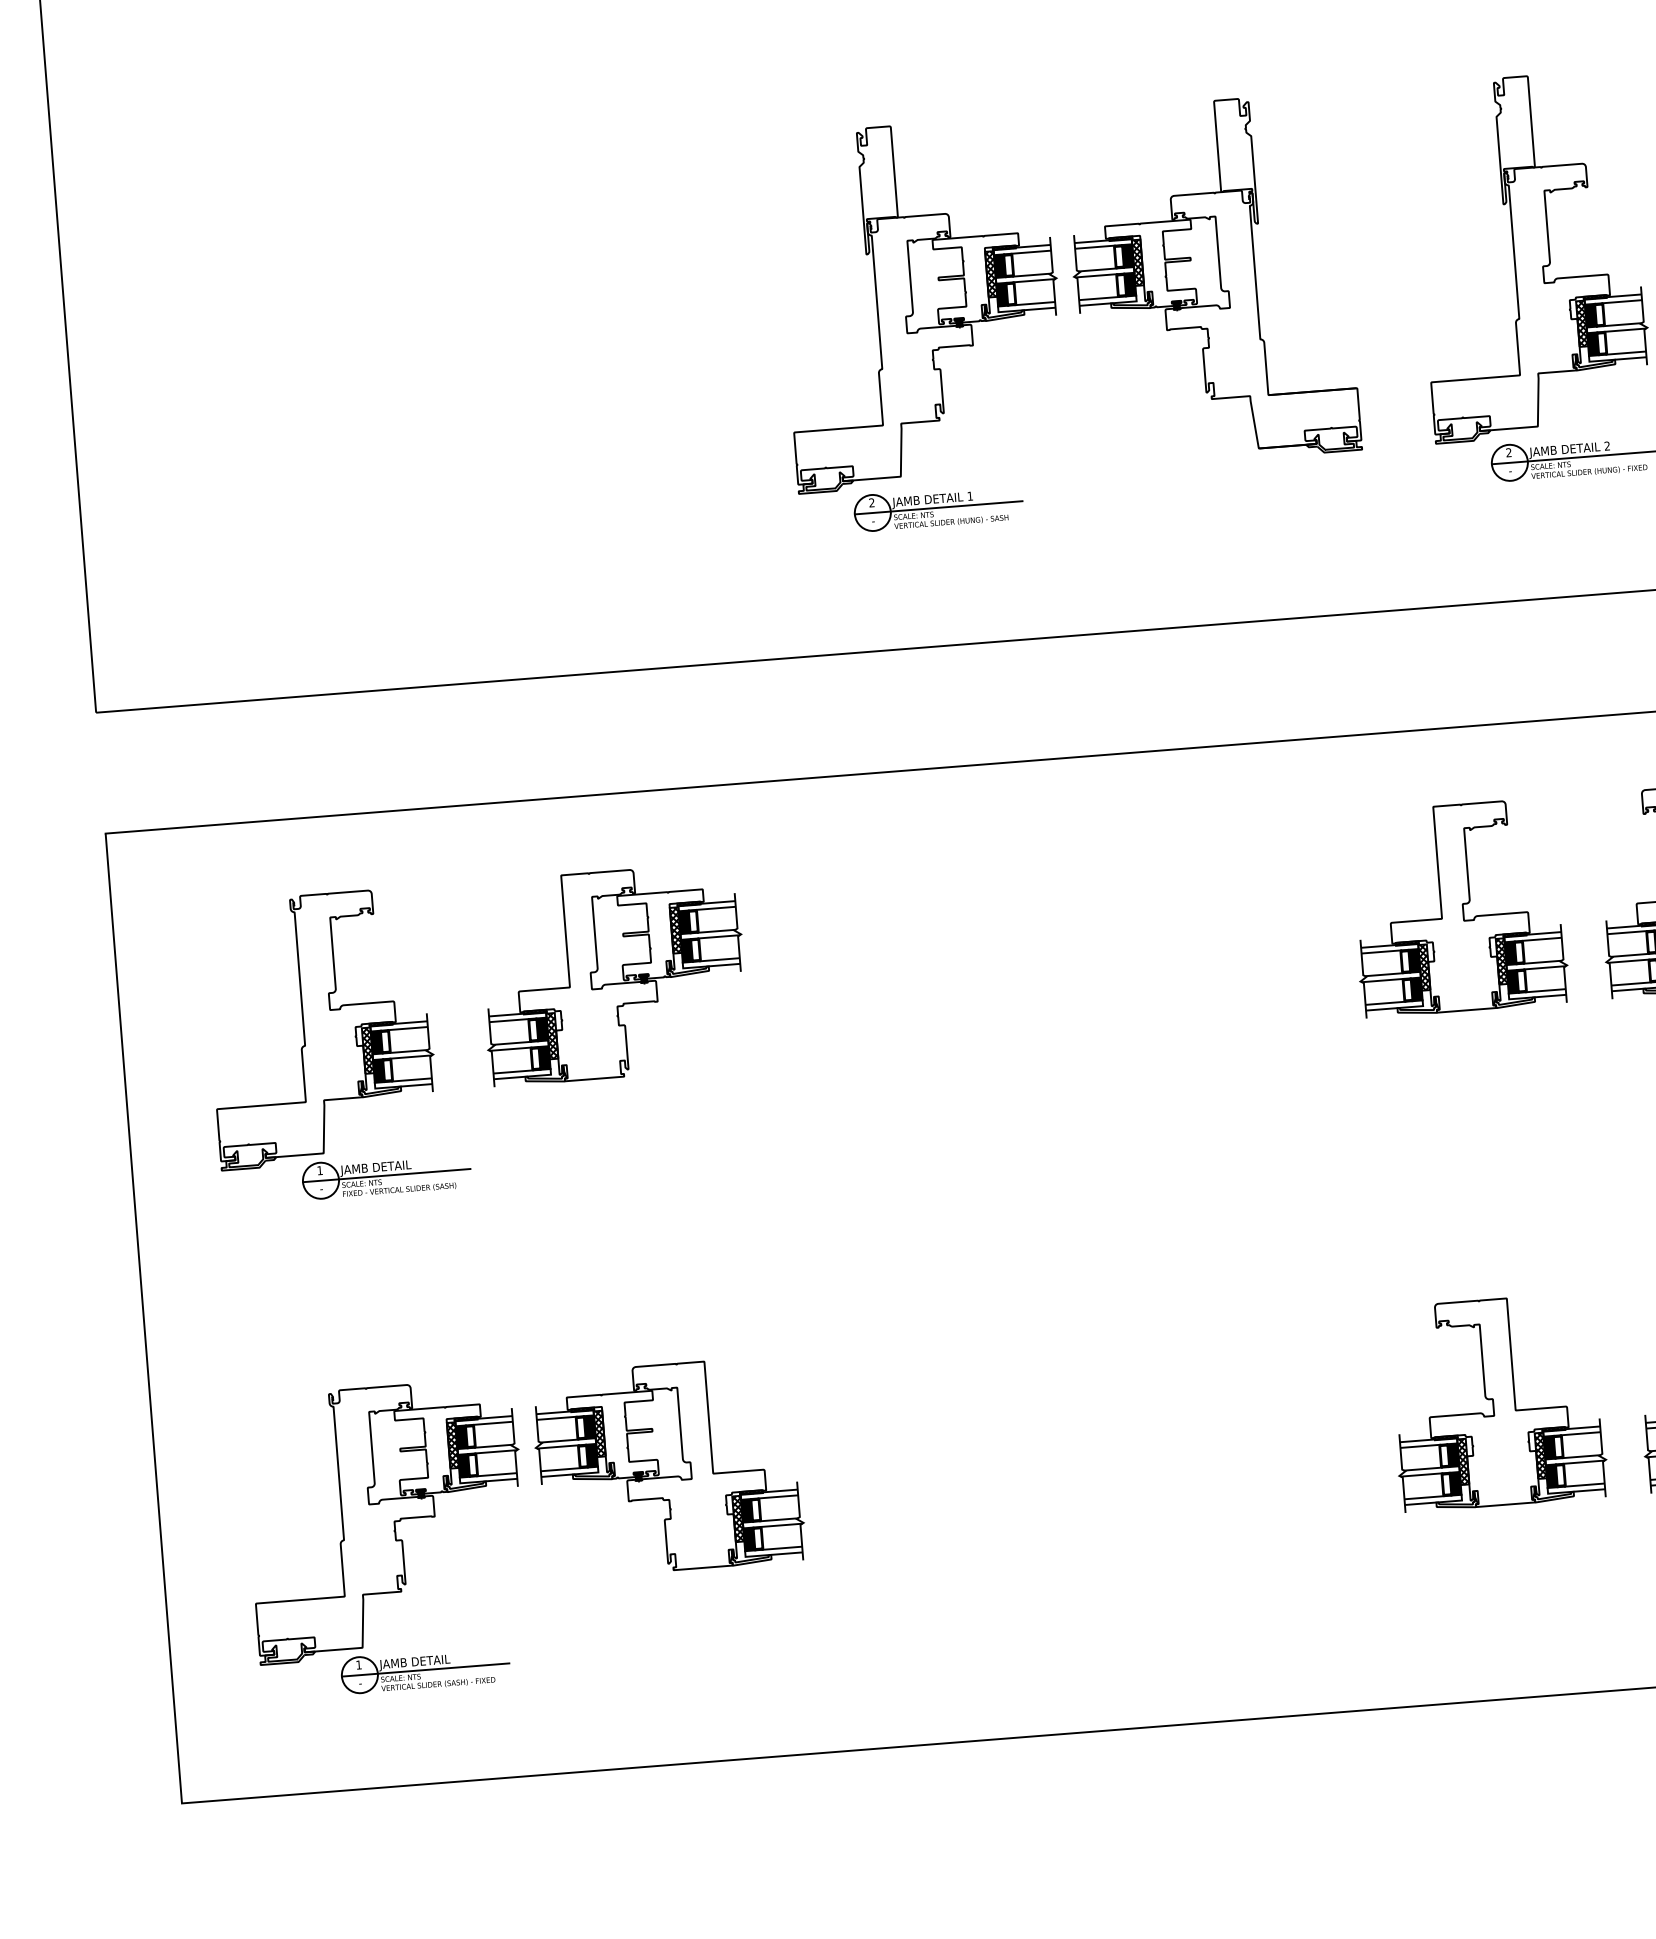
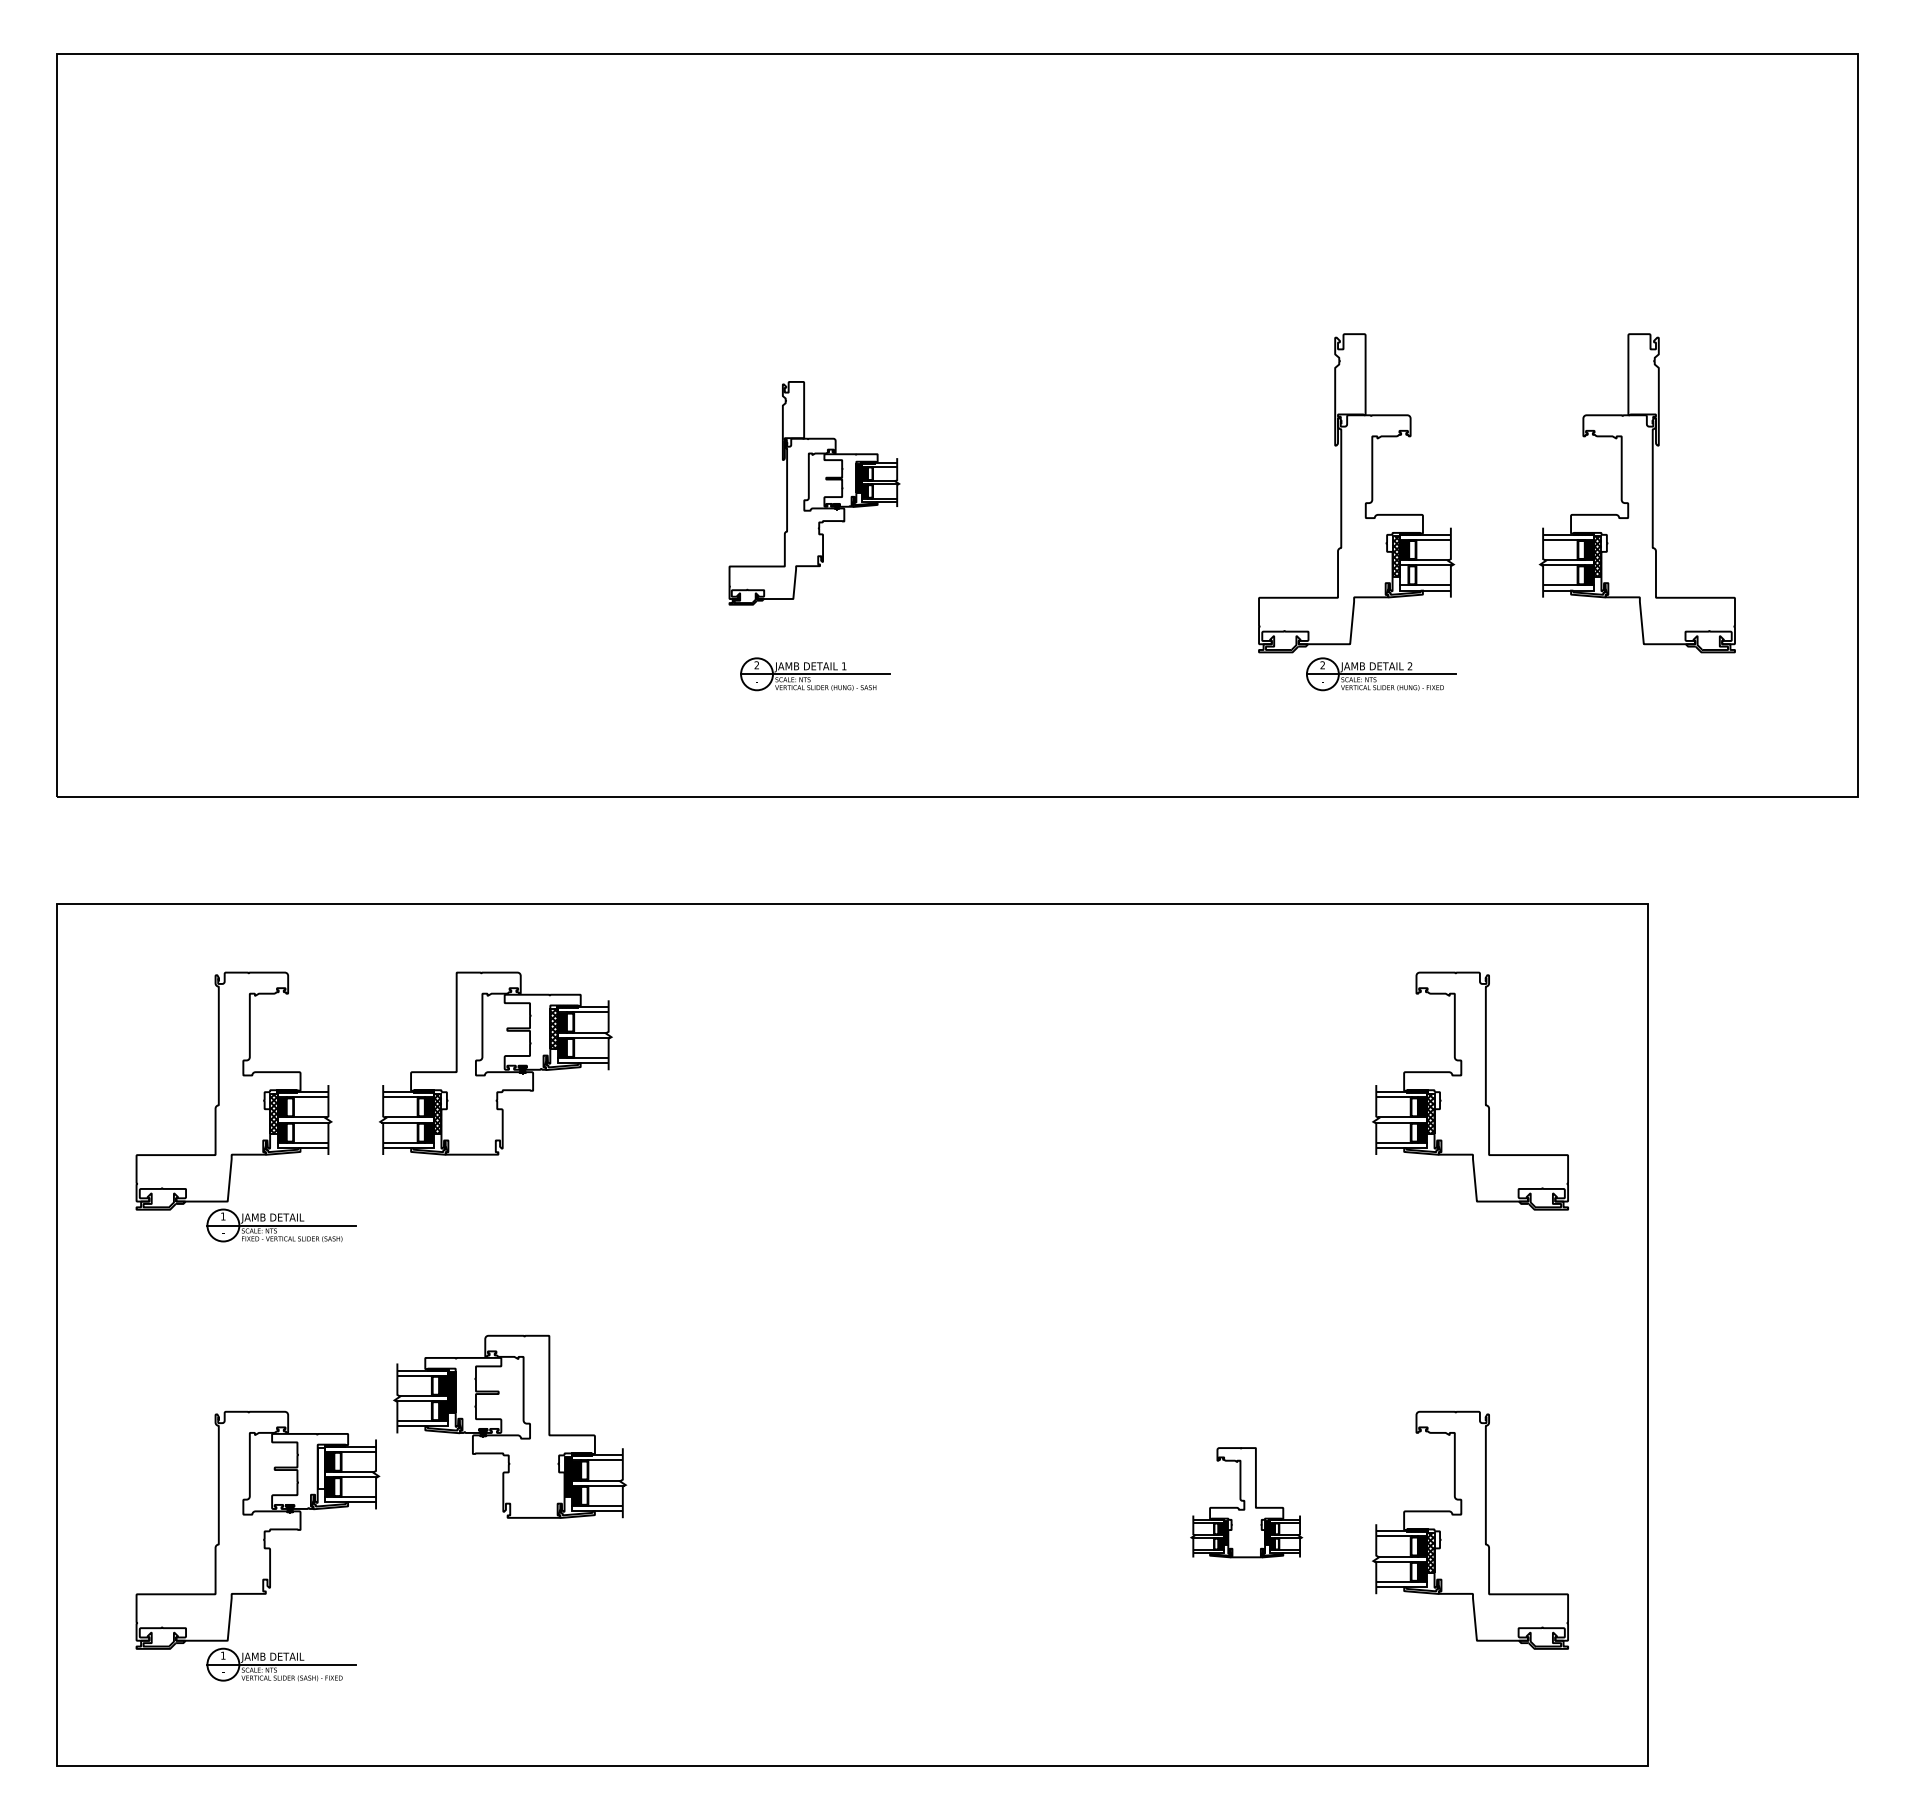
part: (1210, 281) -> (1071, 493), removed
part: (921, 304) -> (814, 493), size x0.7
fill: (1592, 344) -> (1404, 575), removed
part: (1458, 907) -> (1246, 1063), removed
part: (1497, 1401) -> (1246, 1502), size x0.6
hatch: (452, 1445) -> (321, 1468), removed
part: (668, 1467) -> (510, 1426), moved

